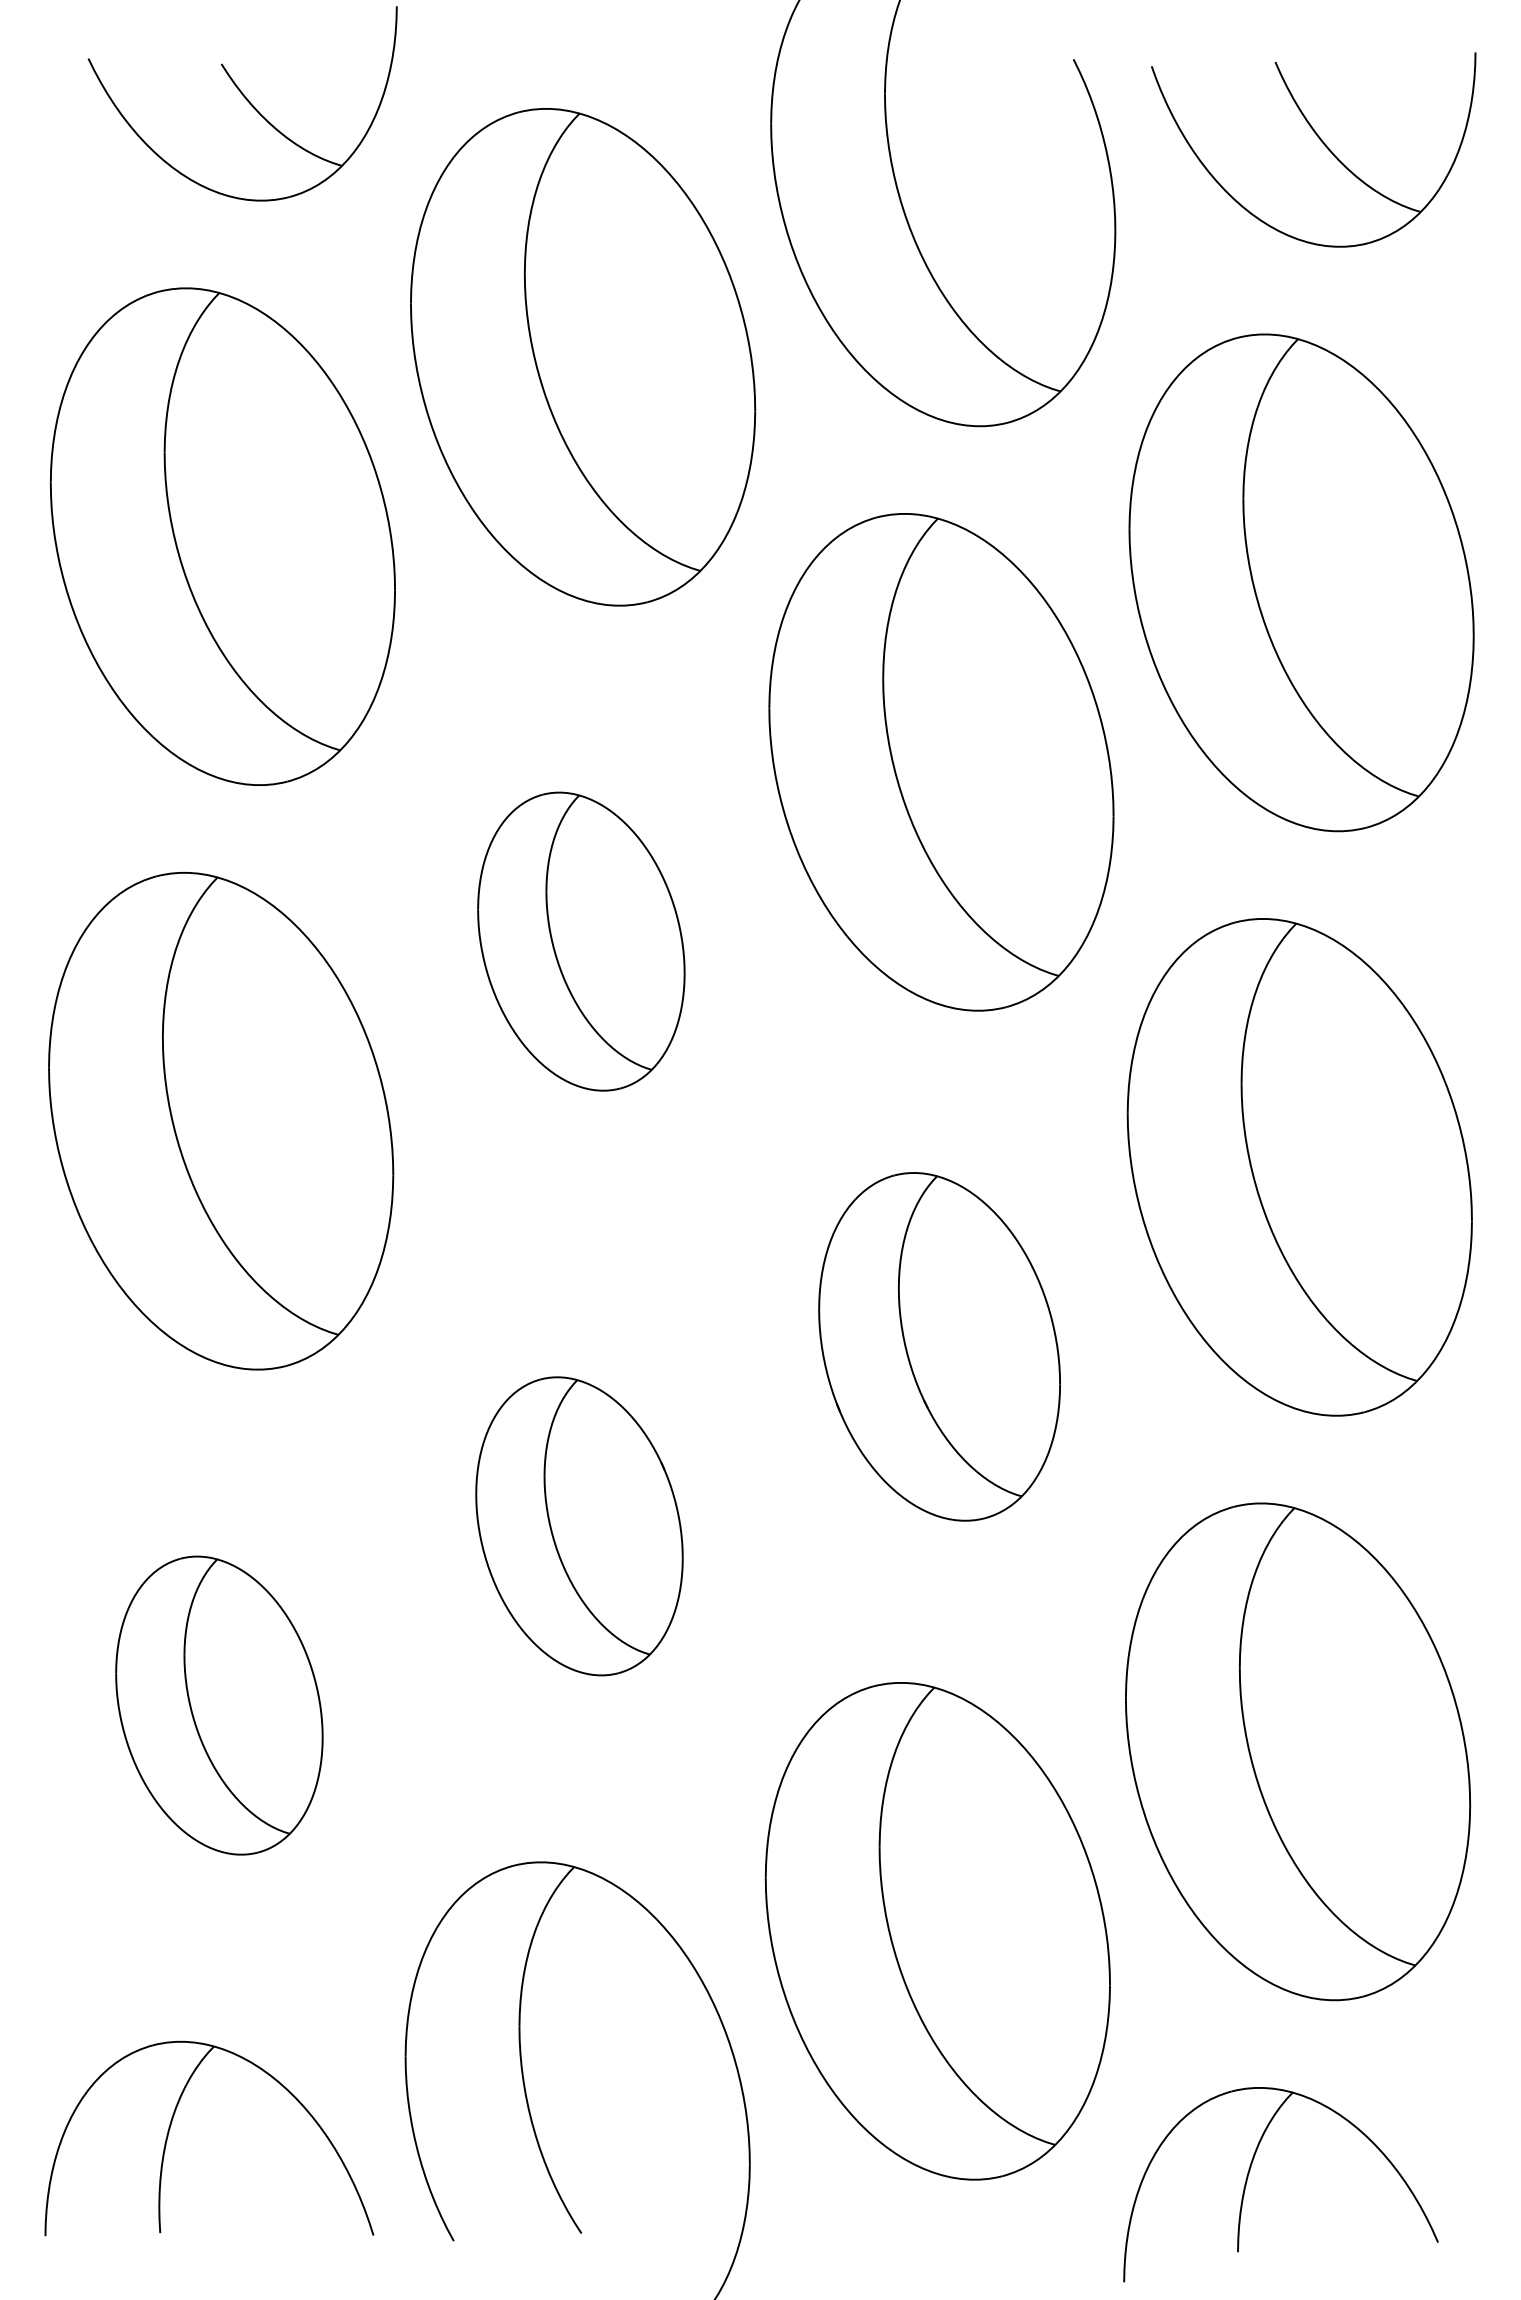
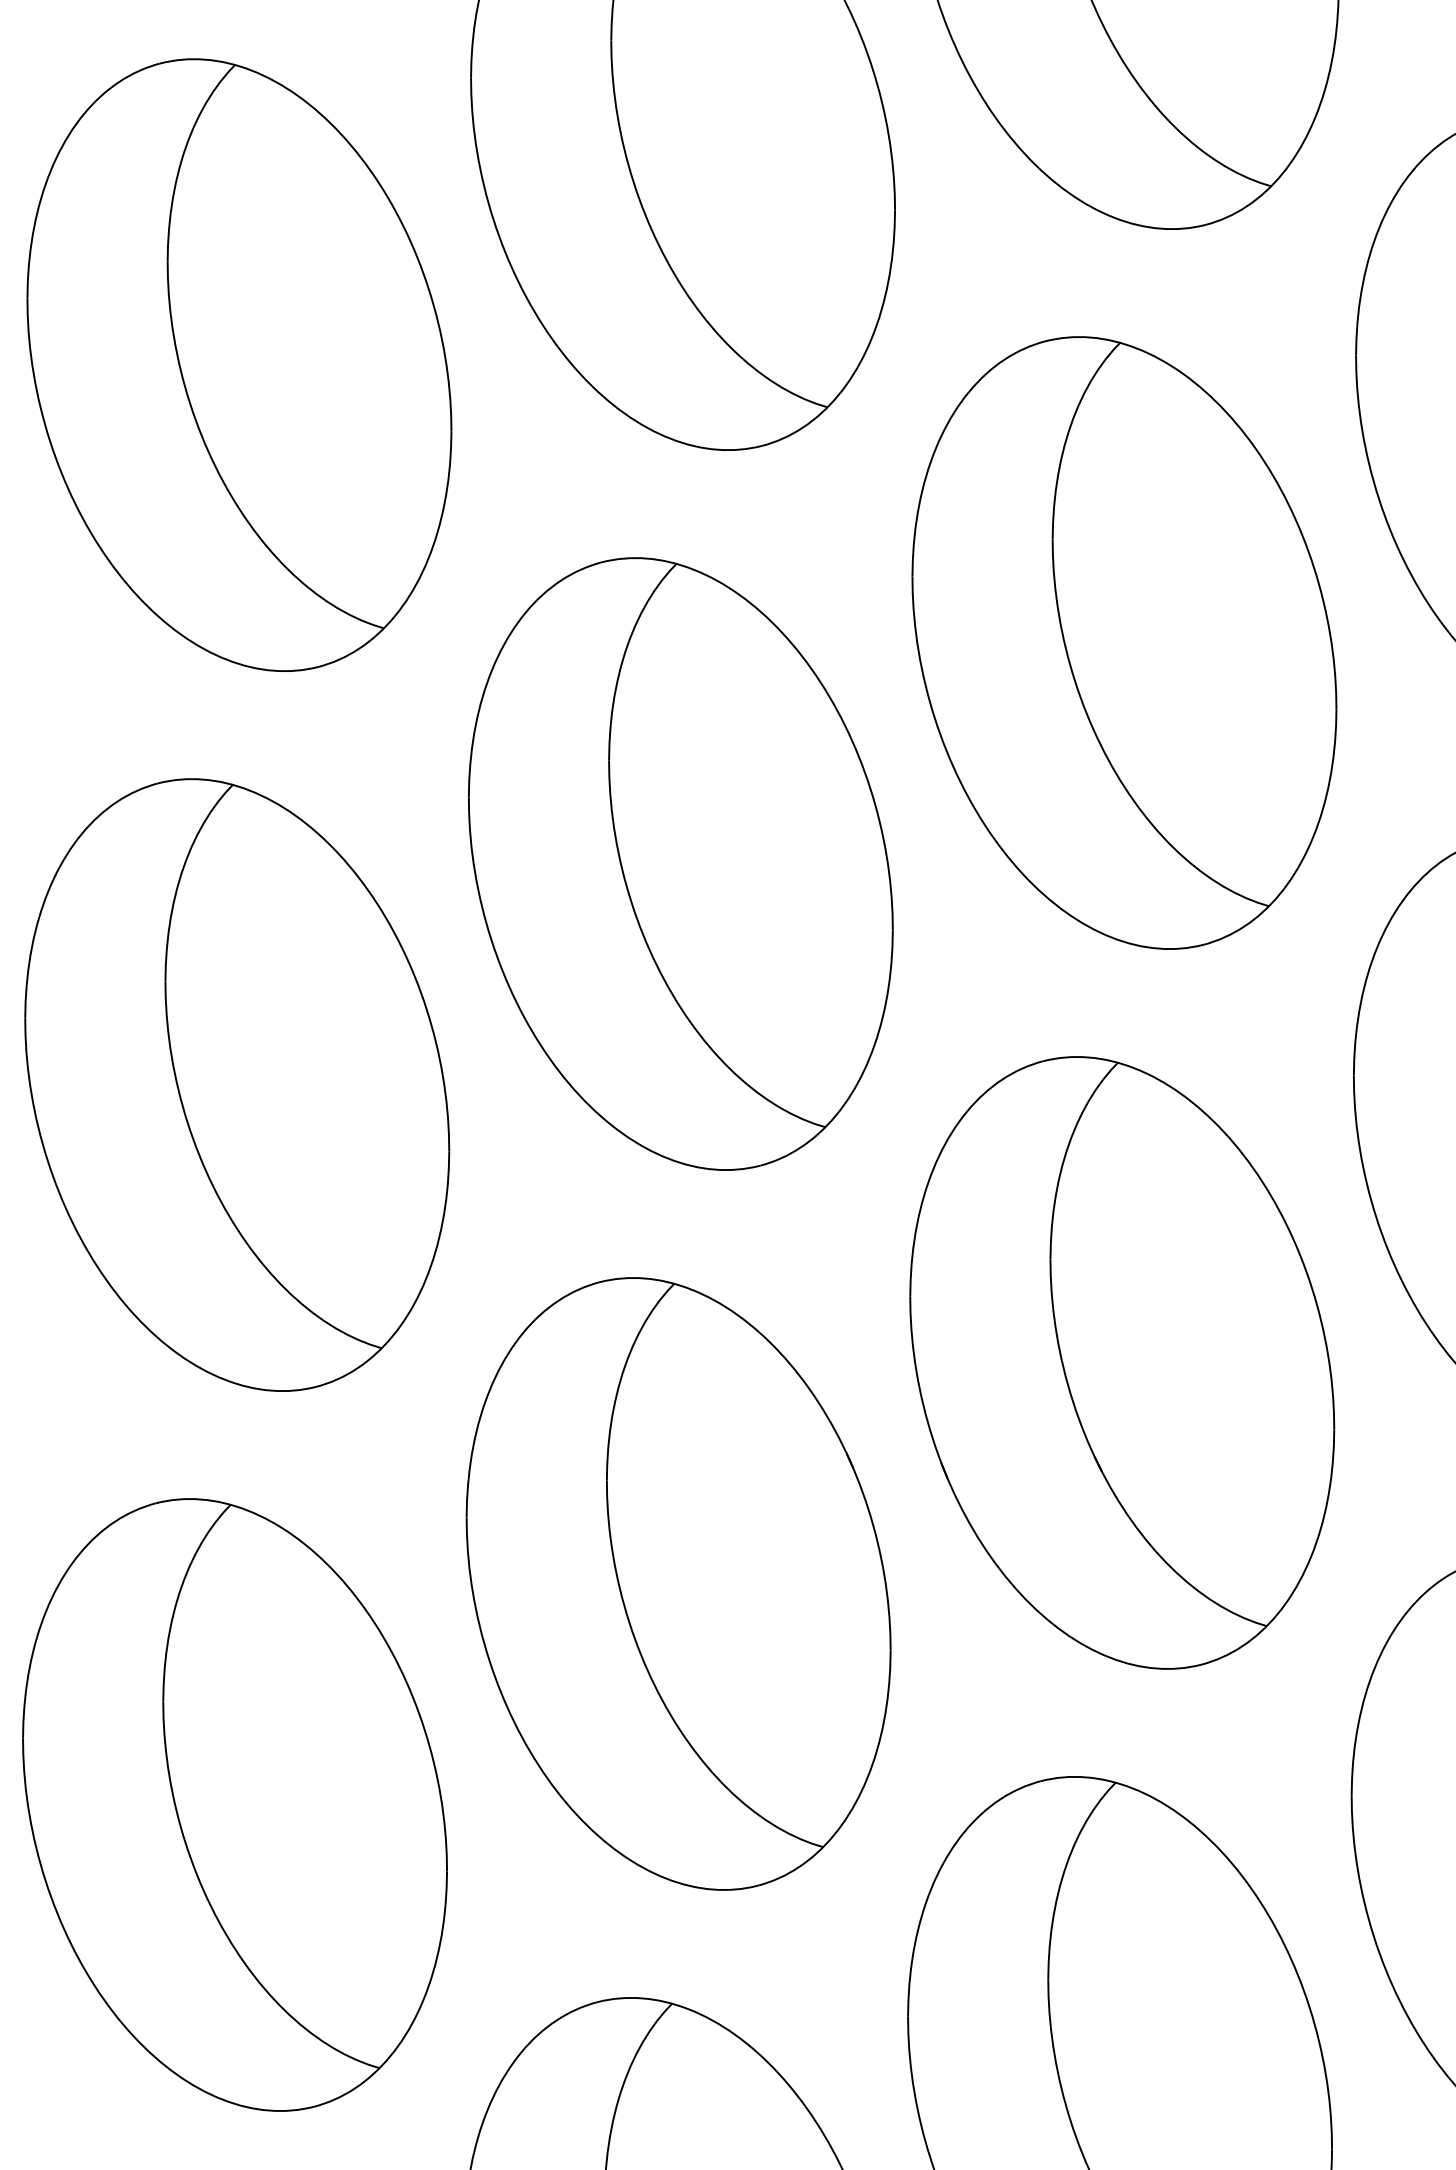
part: (581, 941) -> (681, 863), size x1.67
part: (939, 1346) -> (1122, 1362), size x1.43
part: (579, 1526) -> (678, 1584), size x1.67
part: (219, 1705) -> (235, 1804), size x1.67

